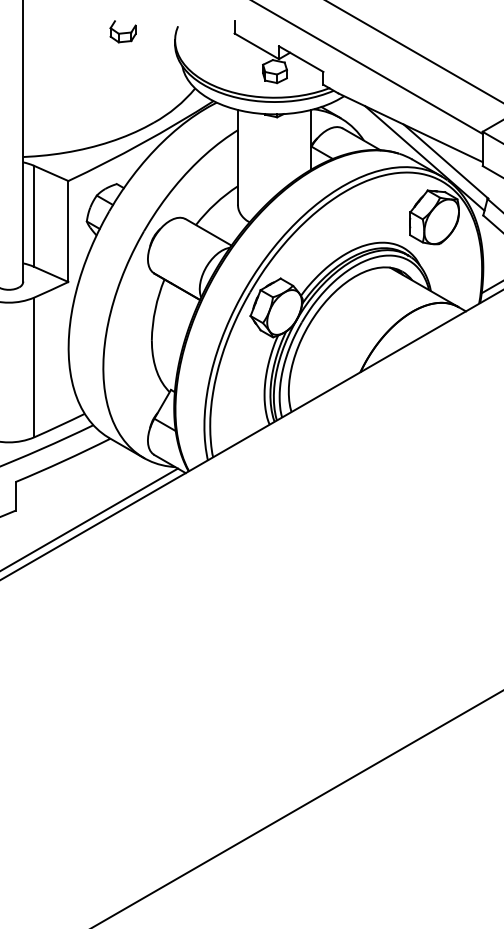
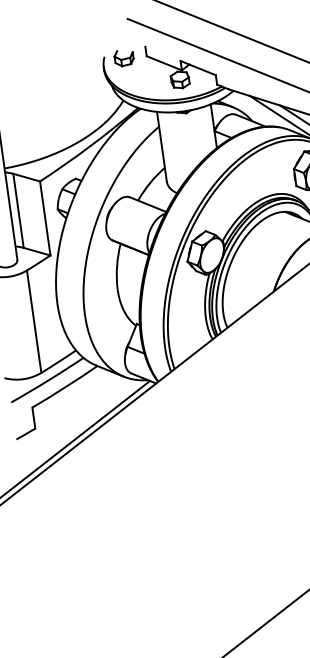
part: (122, 31) -> (123, 57), moved

